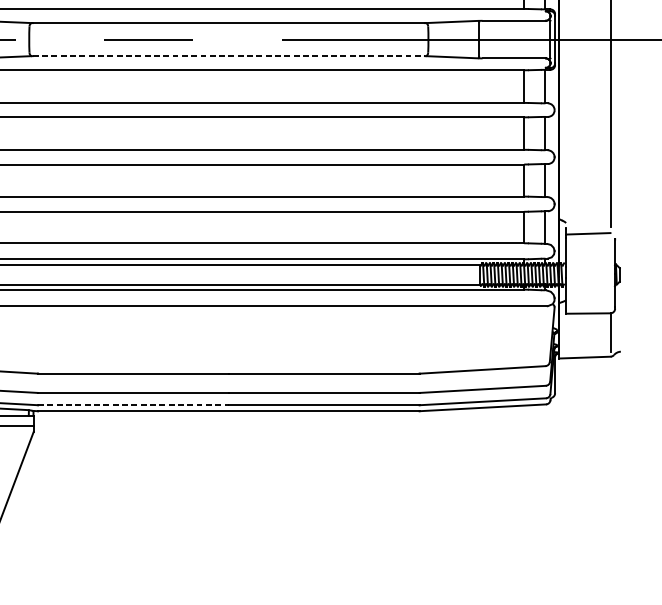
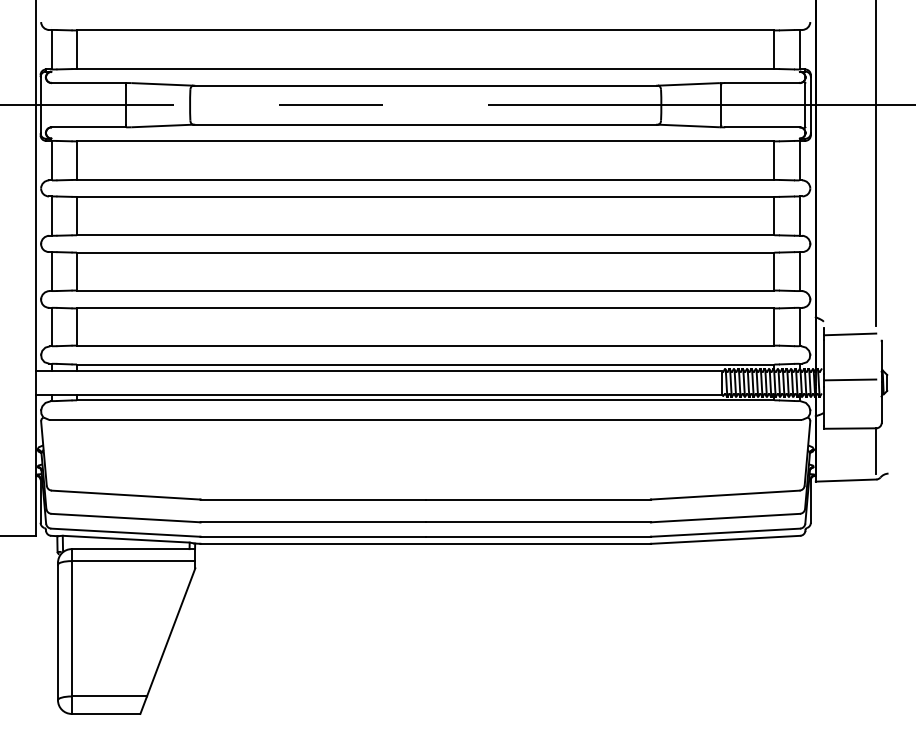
line: (229, 55) -> (426, 124), dashed -> solid
line: (588, 271) -> (850, 379), added
line: (133, 404) -> (313, 536), dashed -> solid

